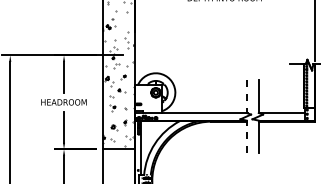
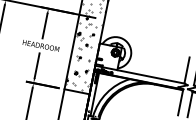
line: (246, 97) -> (186, 70), dashed -> solid
line: (246, 136) -> (180, 101), dashed -> solid

